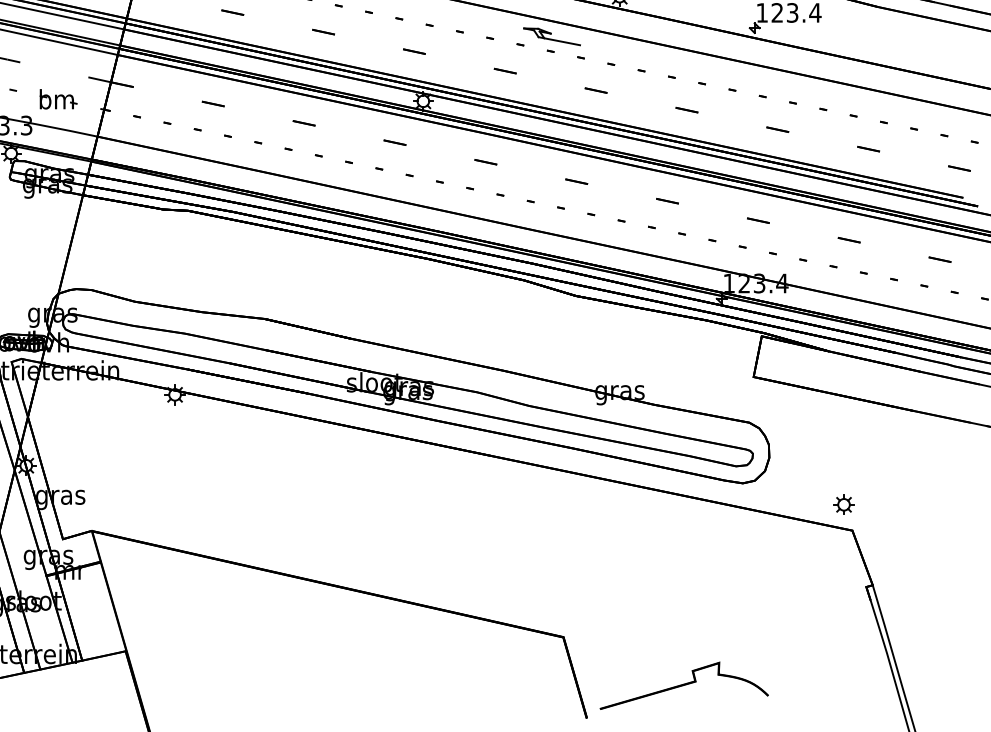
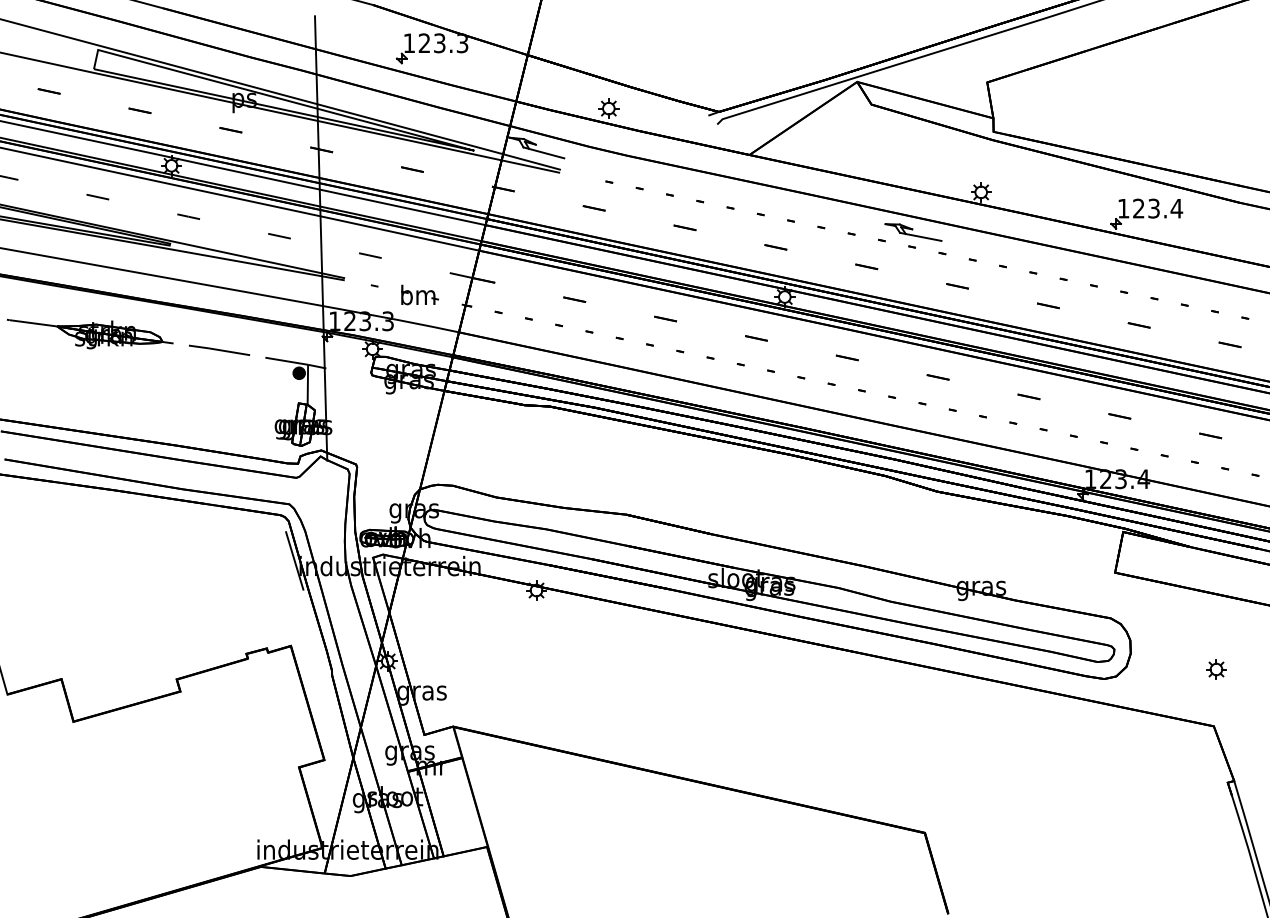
part: (844, 504) -> (1216, 669), moved
part: (684, 685) -> (1045, 881), removed

